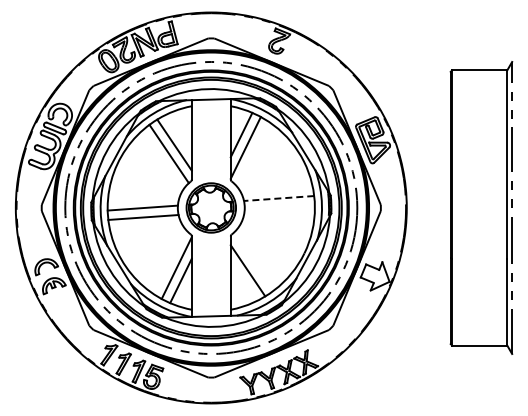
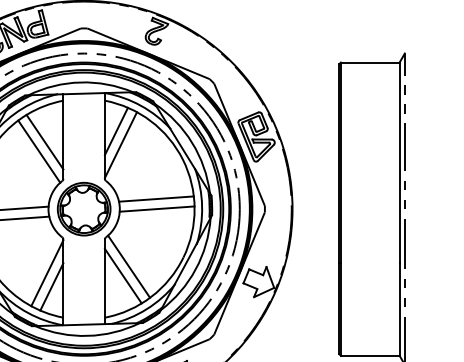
line: (278, 198) -> (155, 199), dashed -> solid
line: (279, 207) -> (156, 208), added
line: (253, 261) -> (129, 266), added

